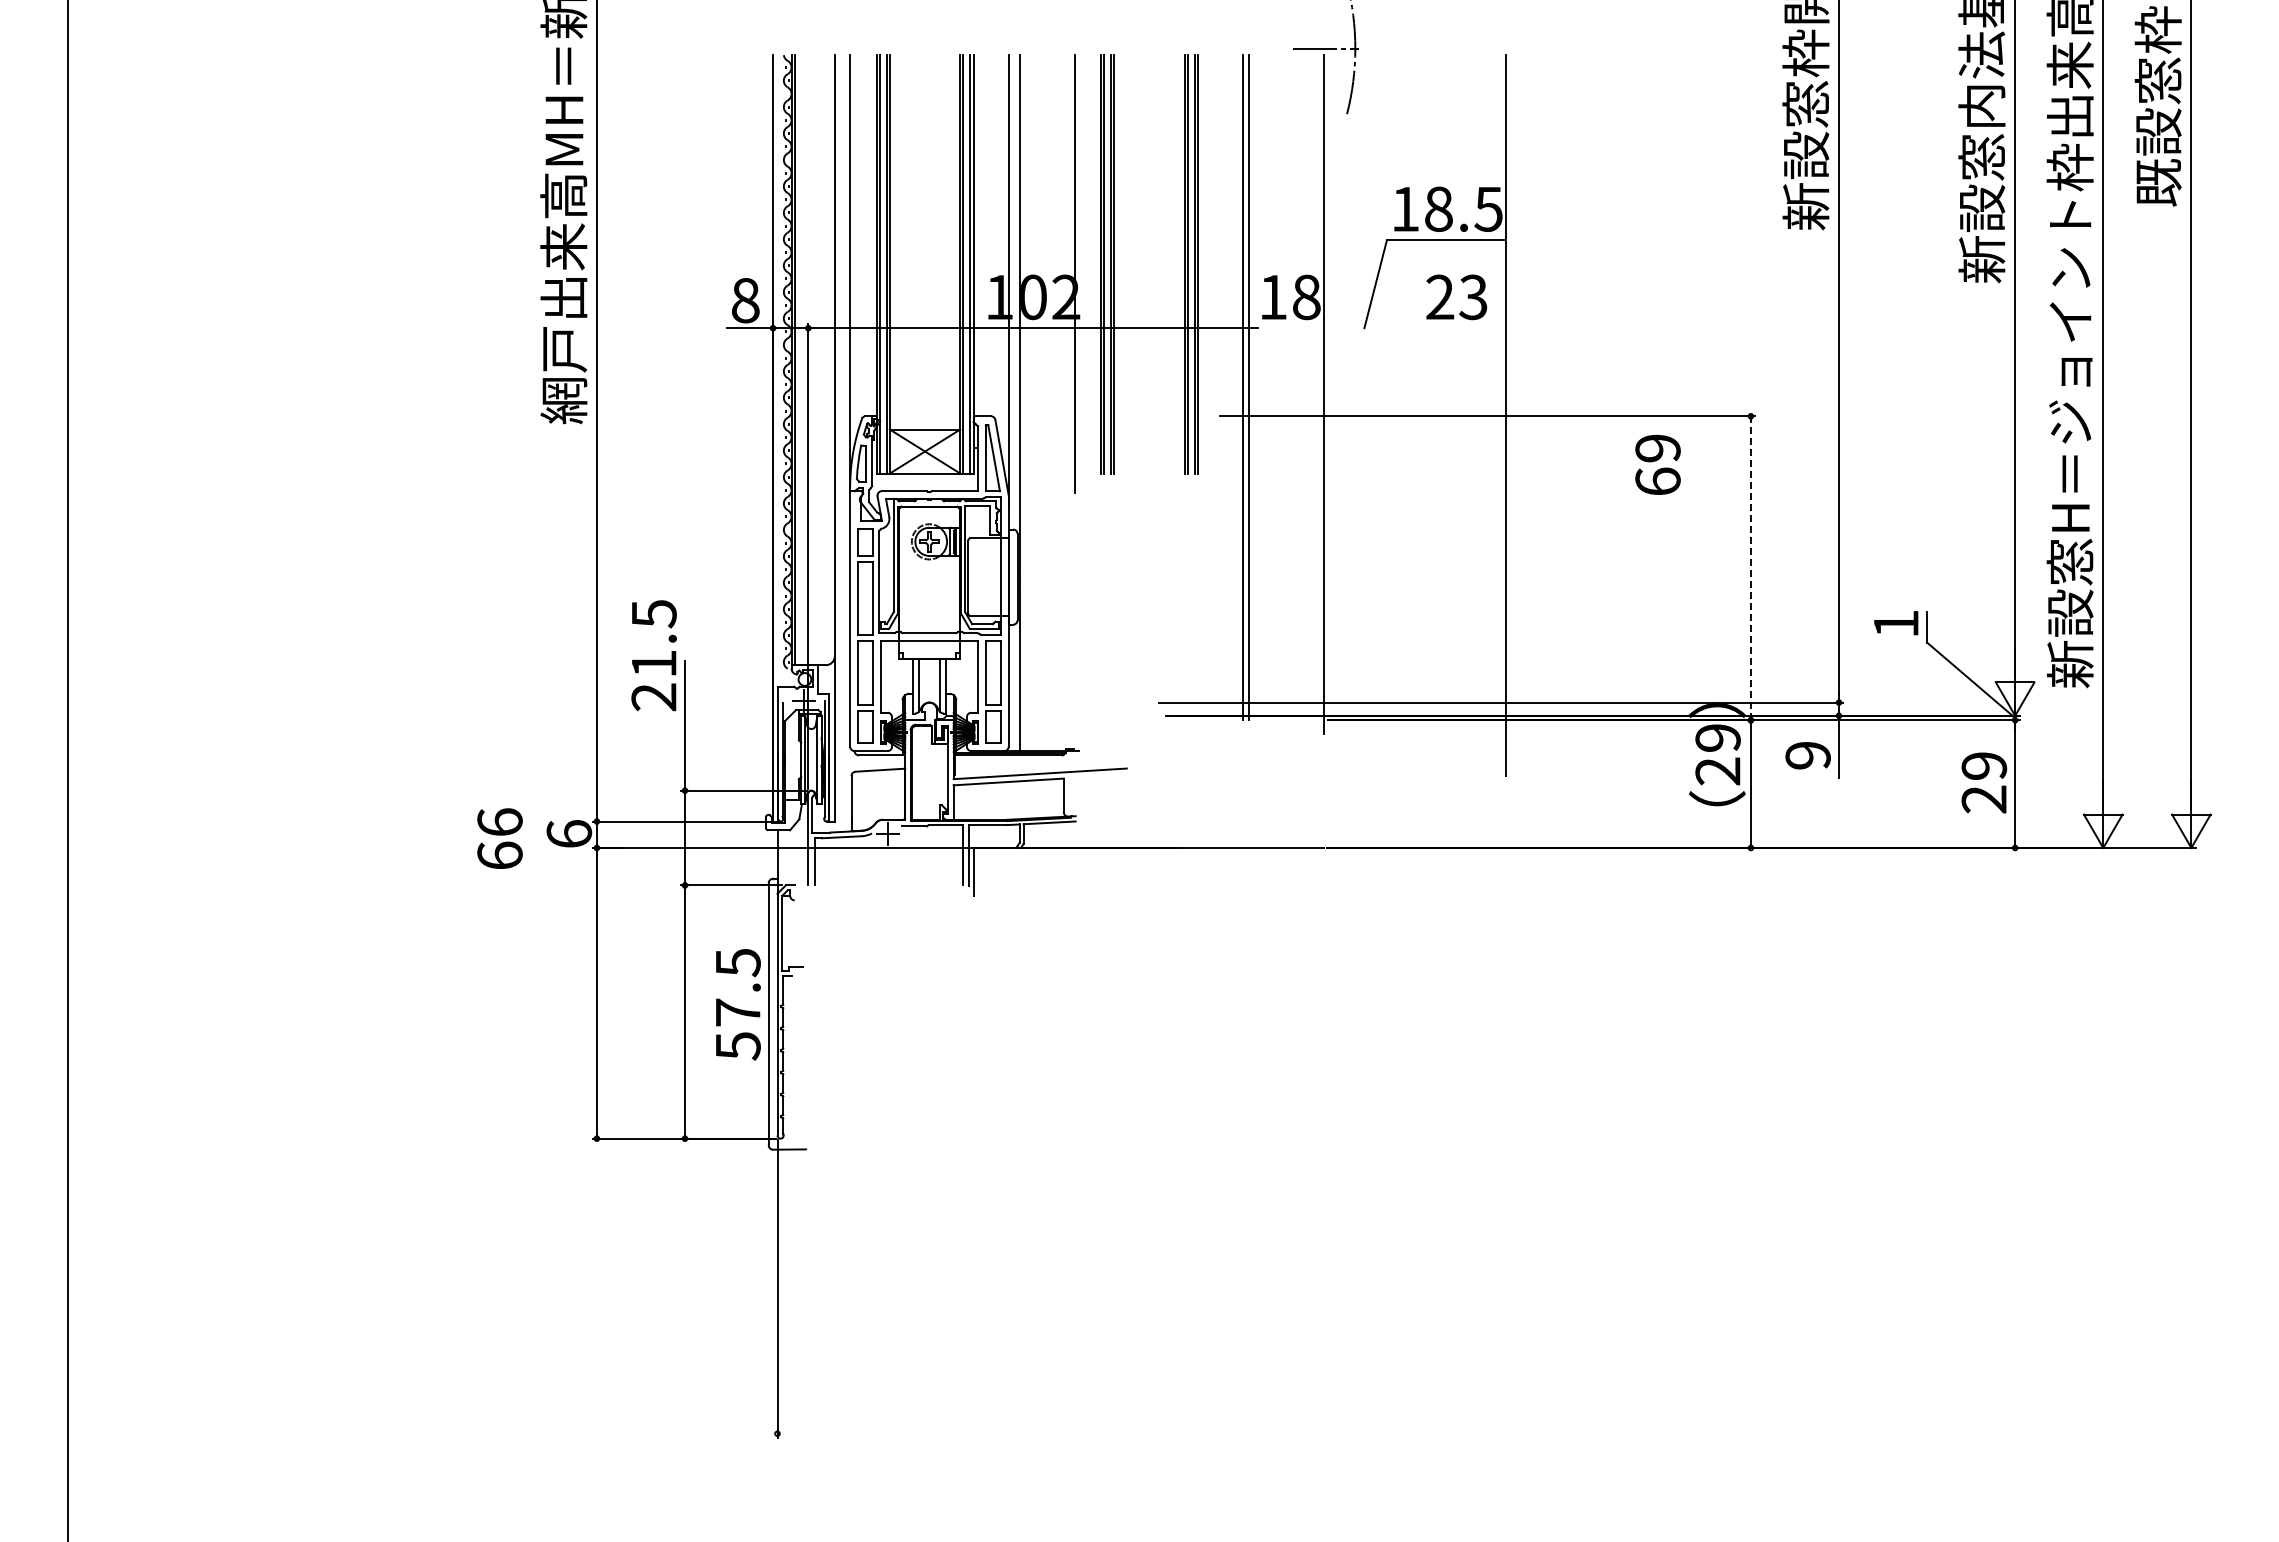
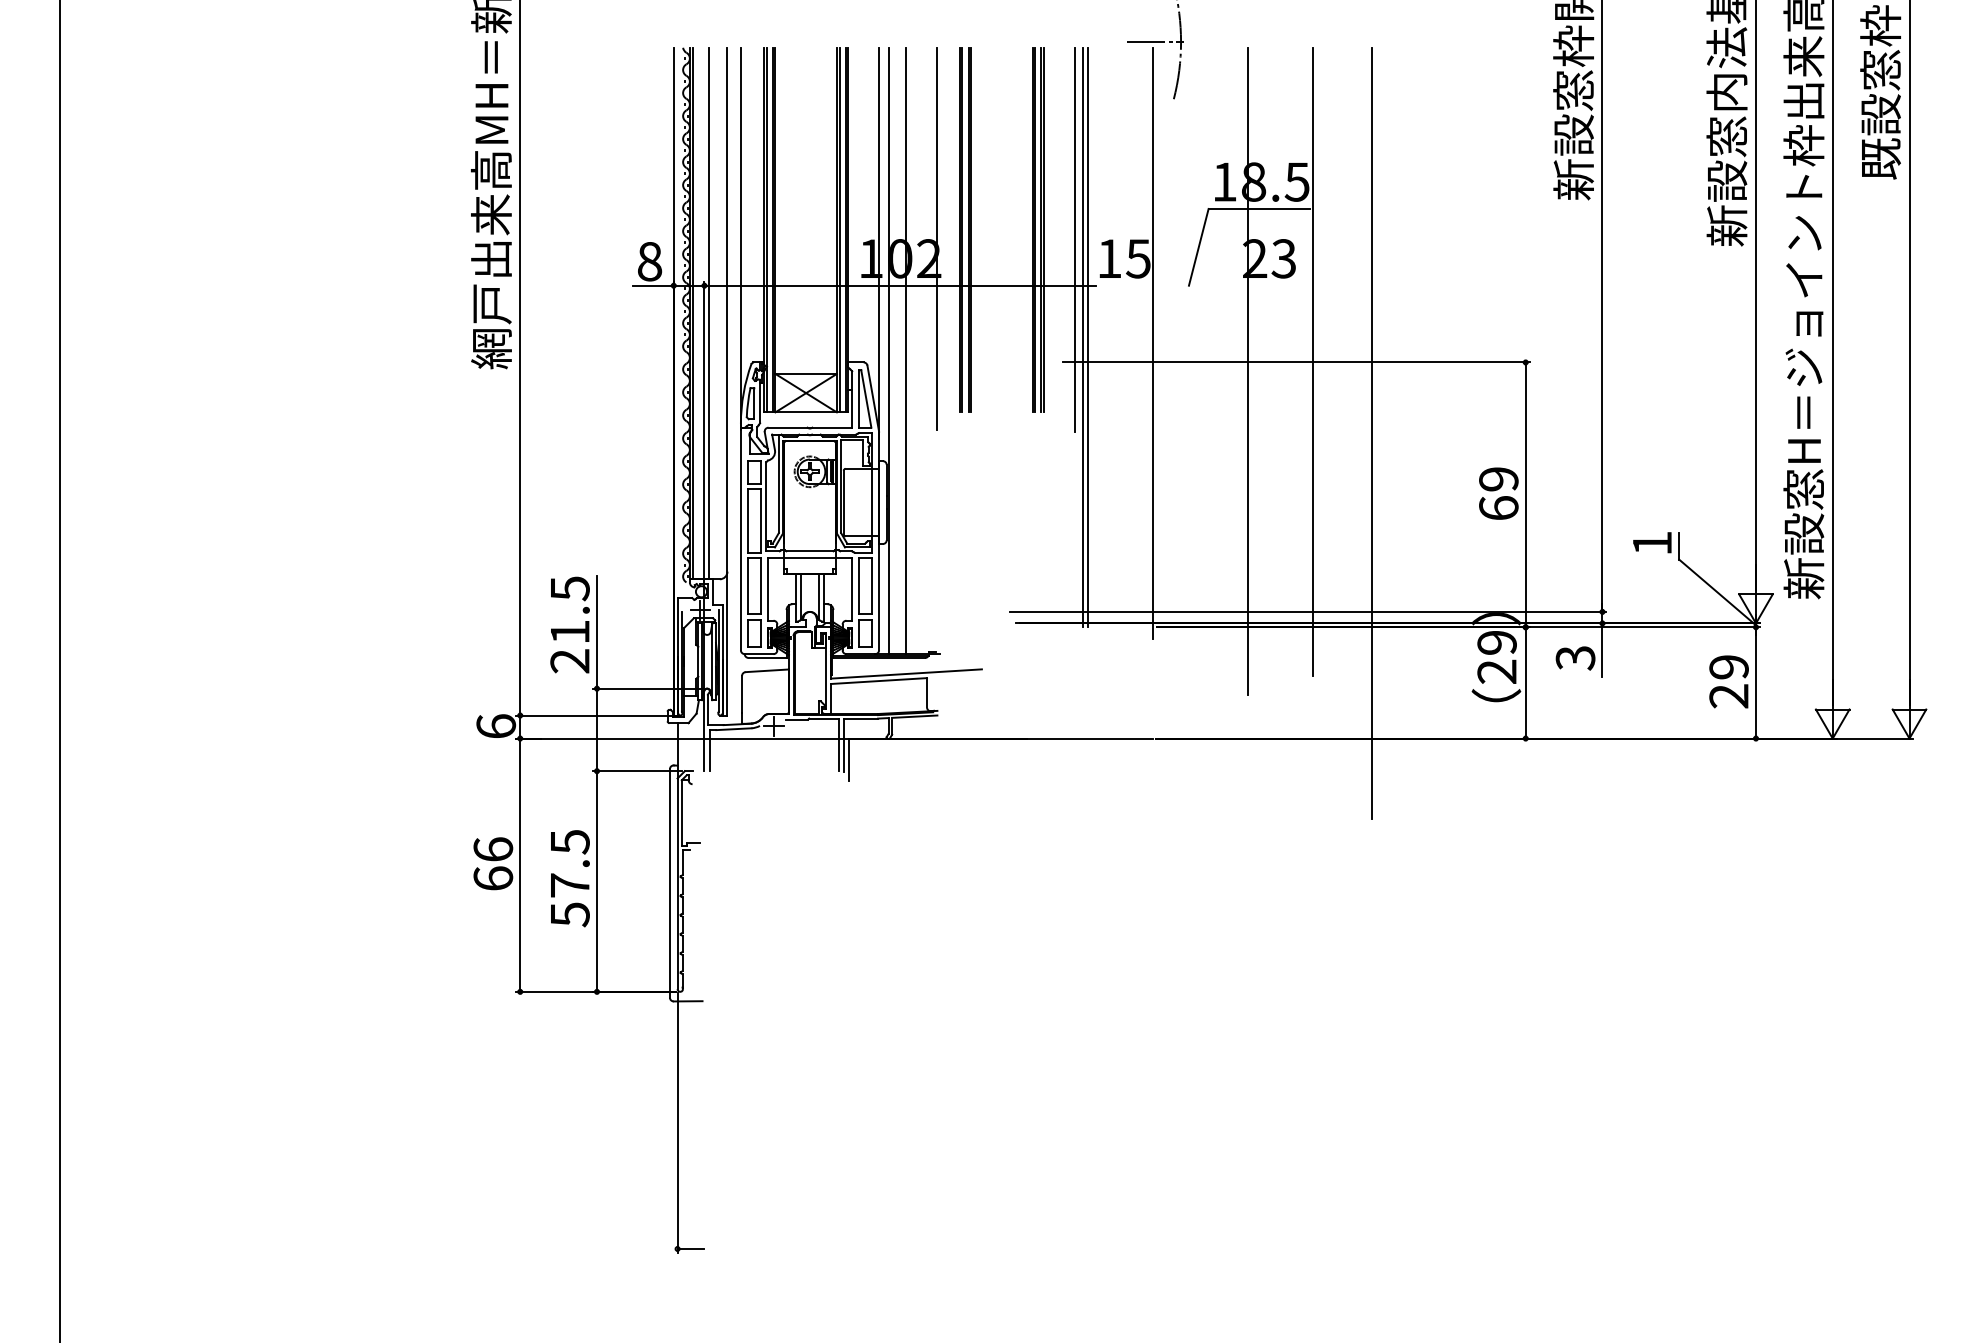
line: (1233, 275) -> (1074, 239), added
text: (1306, 297) -> (1138, 258), 18 -> 15
line: (813, 360) -> (708, 313), added
line: (1039, 403) -> (905, 351), added
line: (1431, 426) -> (1247, 371), added
text: (1657, 464) -> (1498, 493), moved
line: (1574, 497) -> (1372, 433), added
line: (1750, 568) -> (1525, 495), dashed -> solid
text: (653, 655) -> (569, 624), moved
text: (1807, 756) -> (1575, 658), 9 -> 3
text: (499, 838) -> (492, 863), moved
text: (738, 1004) -> (570, 878), moved
line: (792, 1433) -> (690, 1248), added

